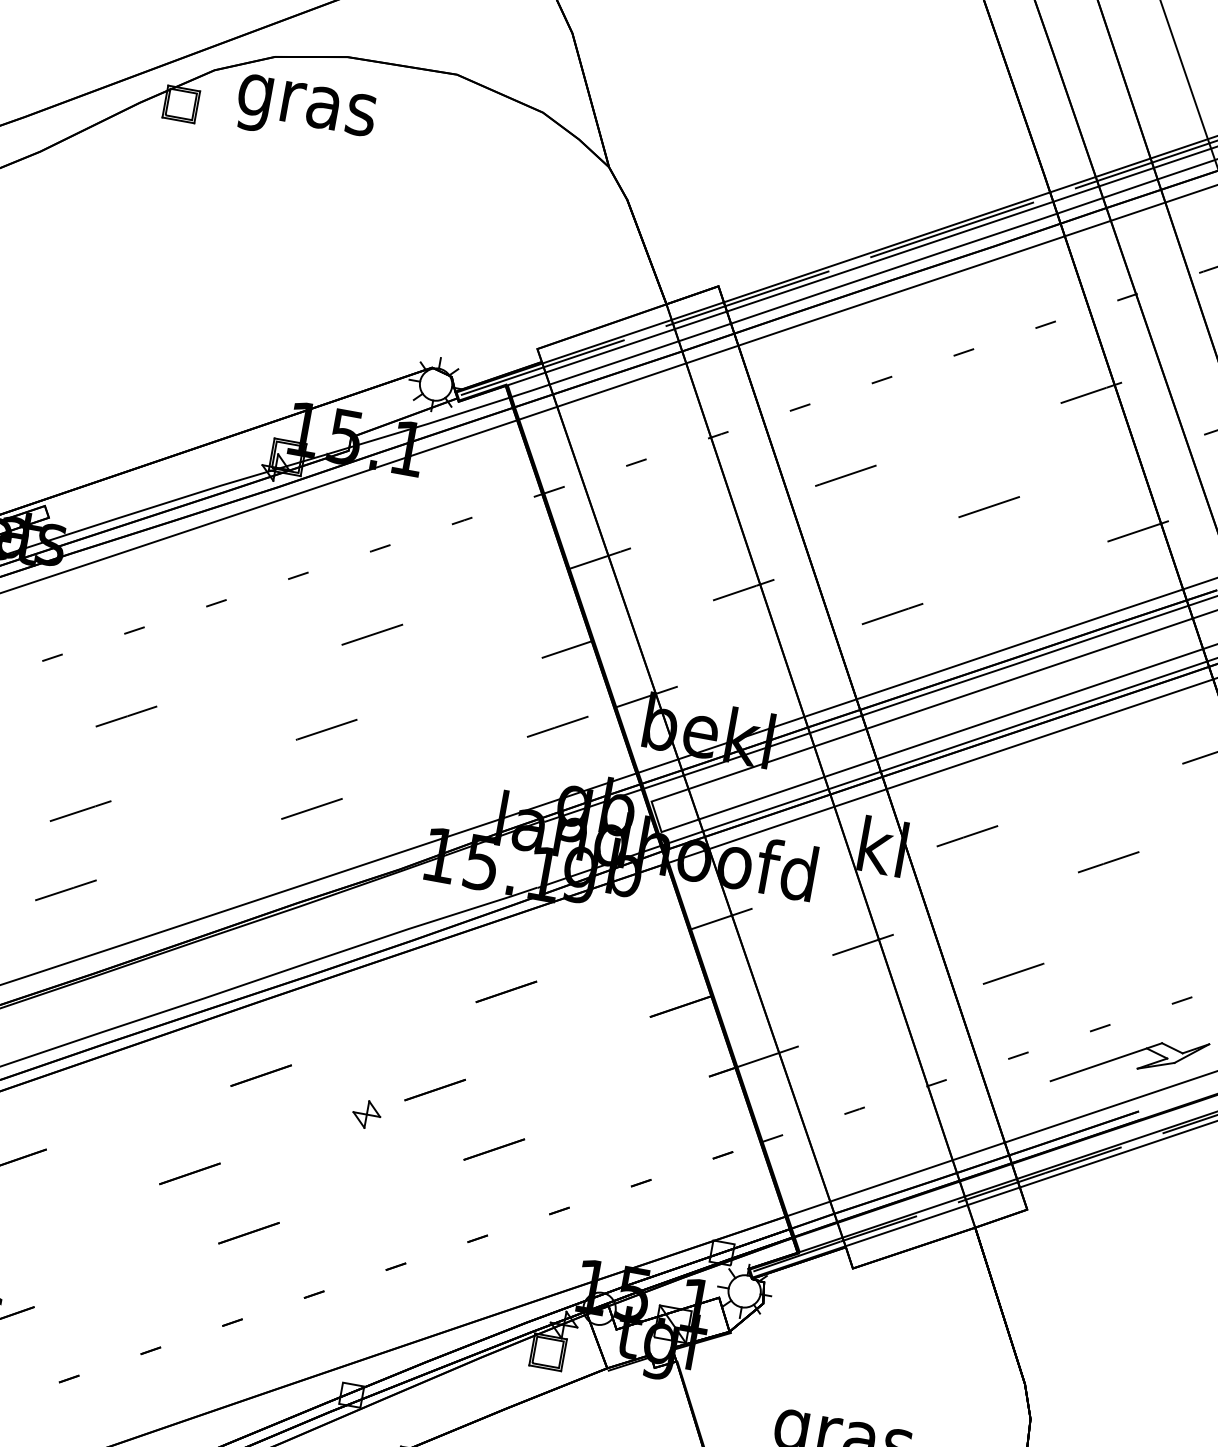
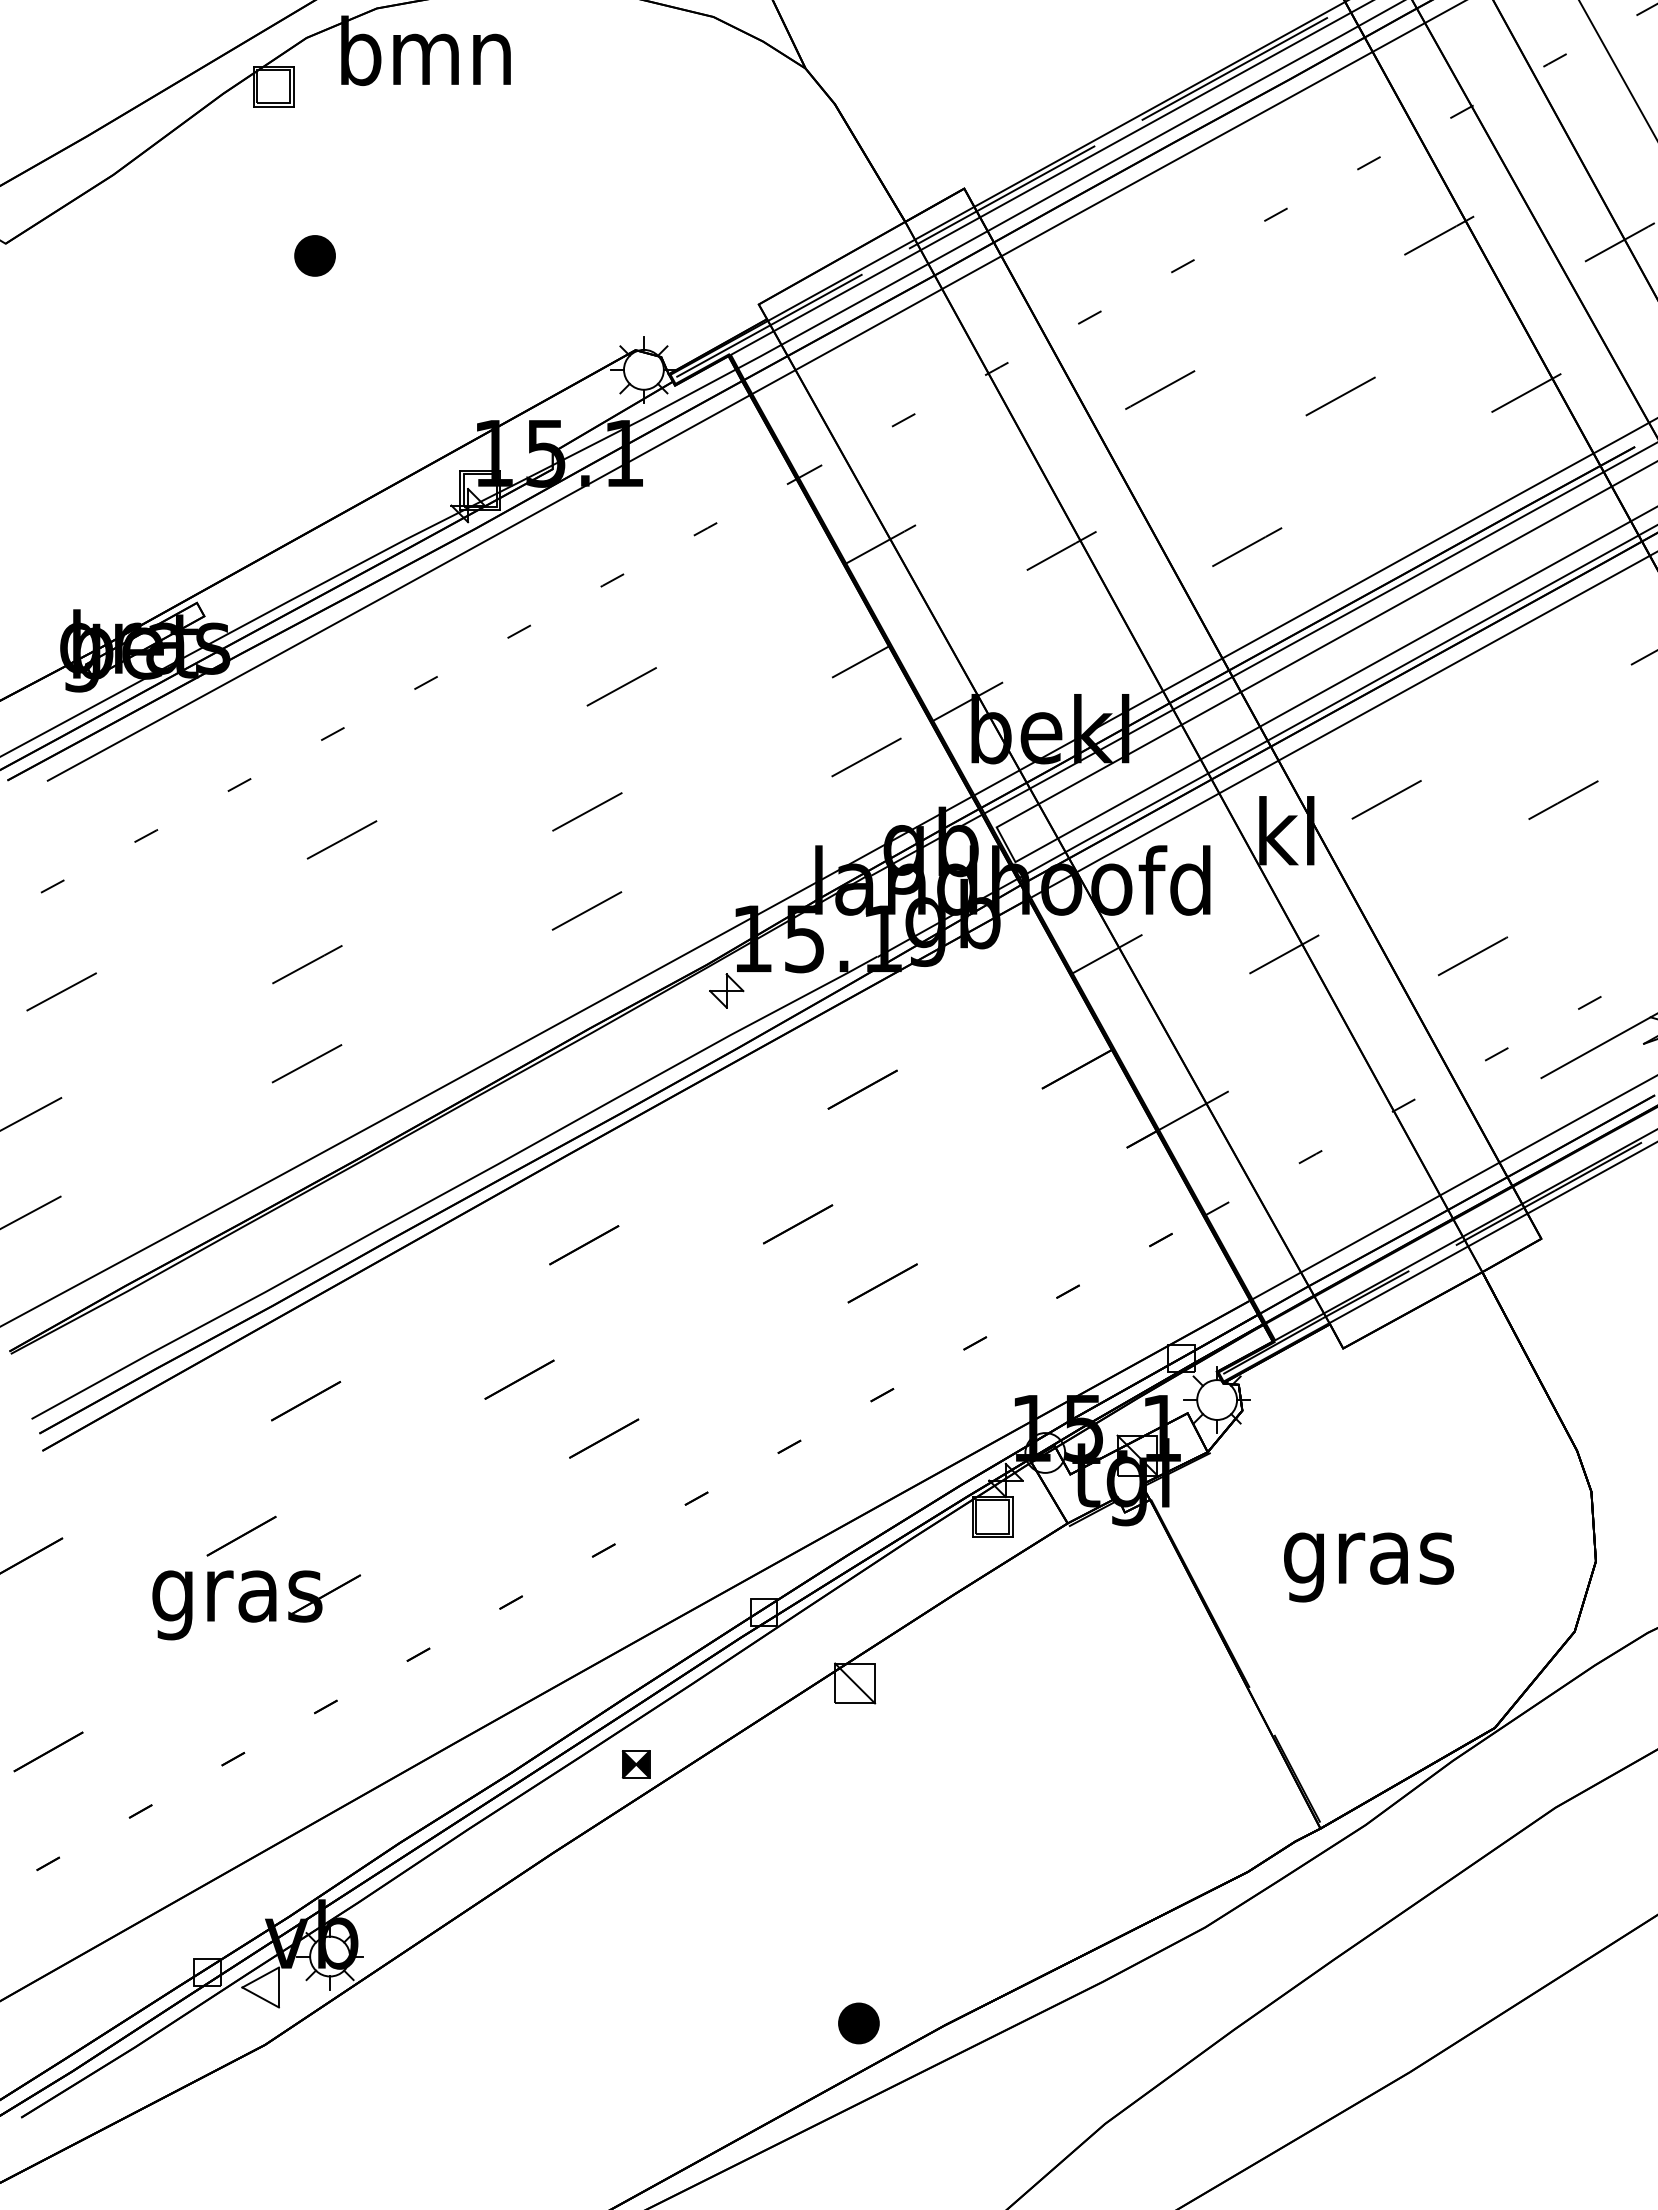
text: (307, 104) -> (426, 59), gras -> bmn
part: (189, 245) -> (314, 255), added
part: (366, 1114) -> (726, 990), moved

